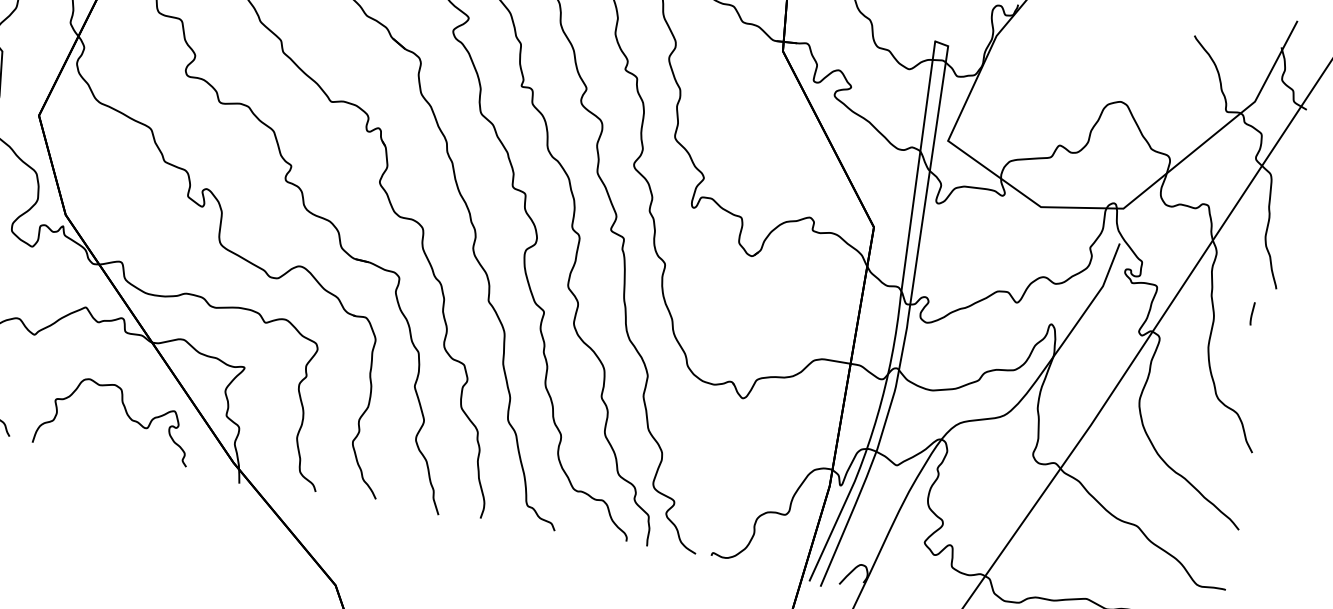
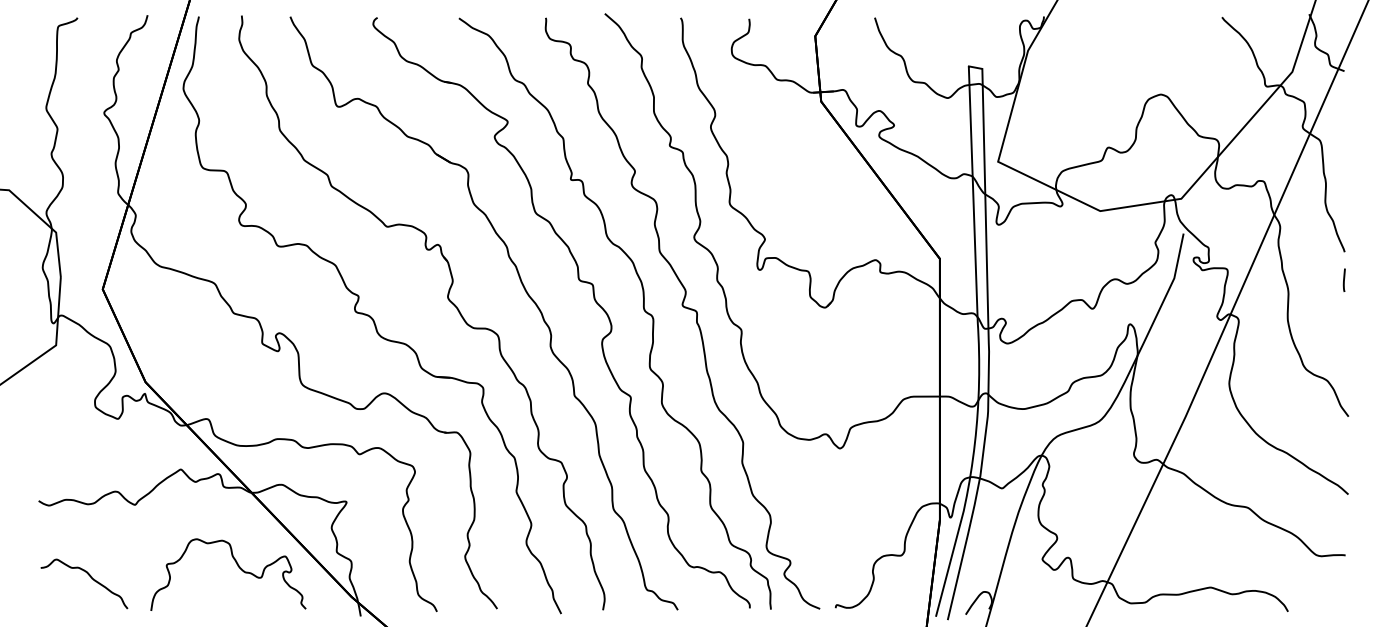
curve: (1251, 312) -> (1343, 279), moved

